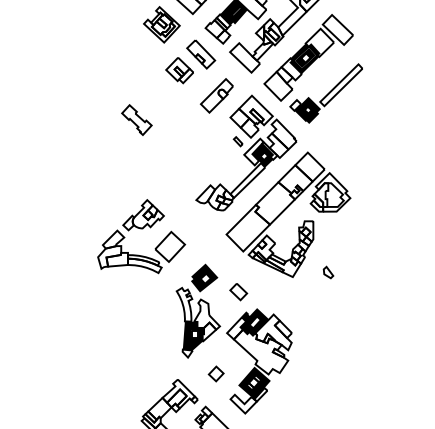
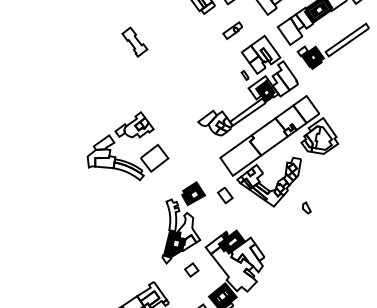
part: (216, 95) -> (232, 30), size x0.6
part: (136, 119) -> (134, 41), moved
part: (141, 229) -> (131, 138), moved
part: (238, 292) -> (225, 195), moved
part: (215, 373) -> (191, 269), moved

